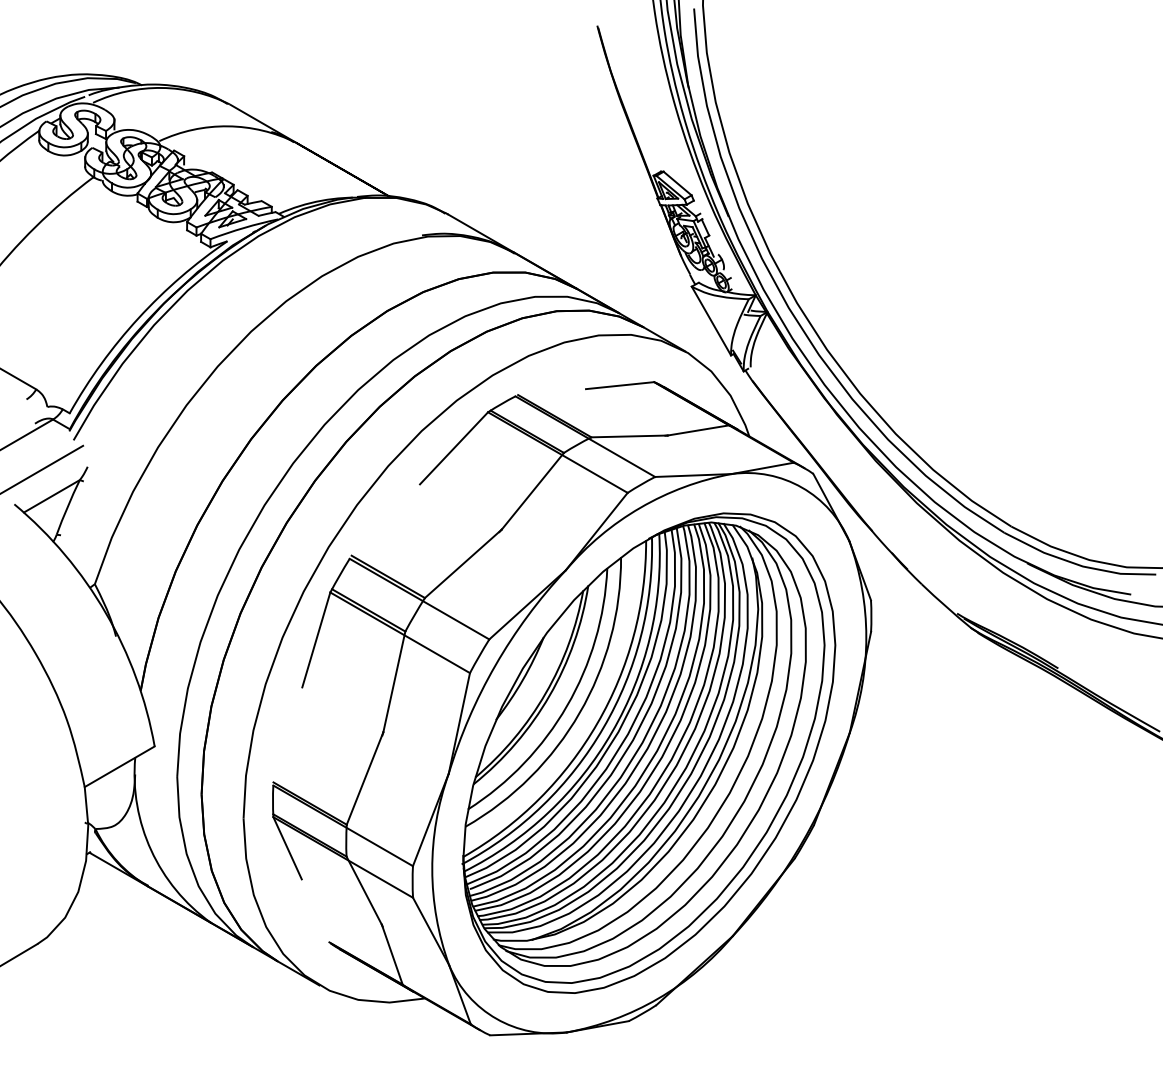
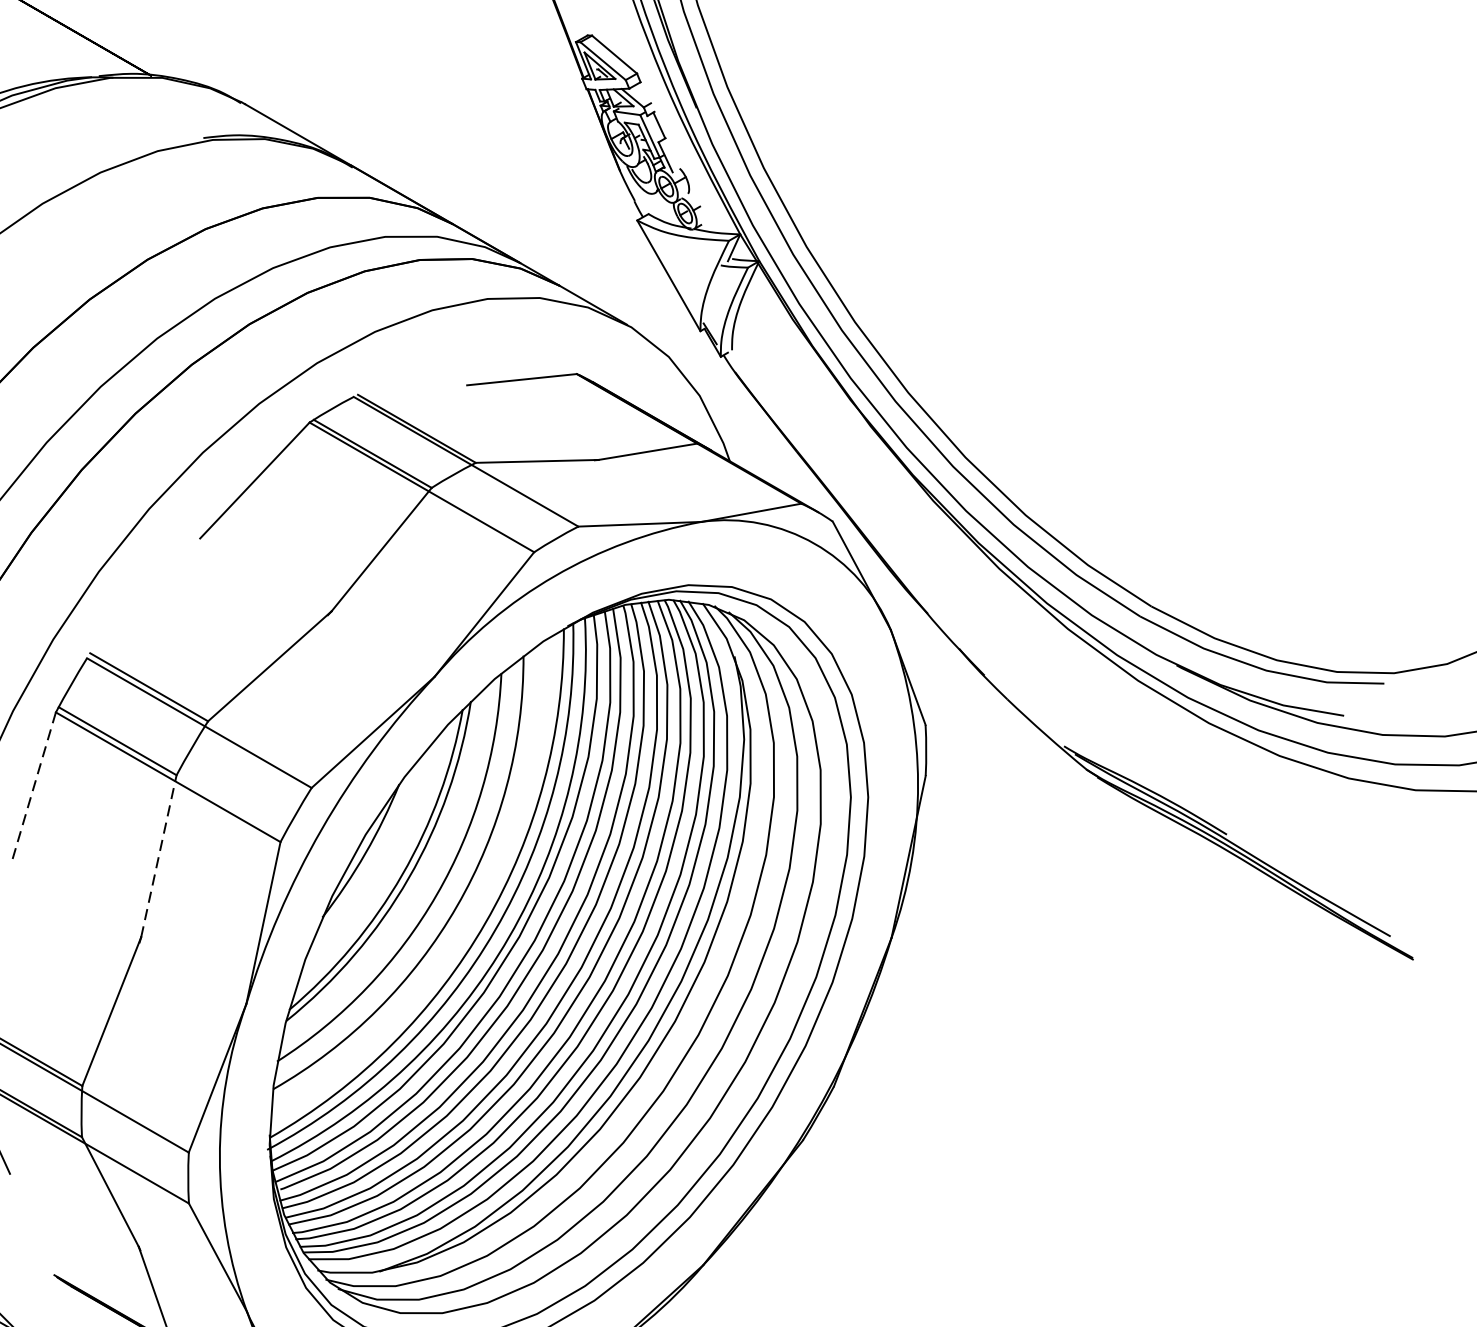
line: (316, 640) -> (33, 789), solid -> dashed
line: (394, 681) -> (159, 855), solid -> dashed

